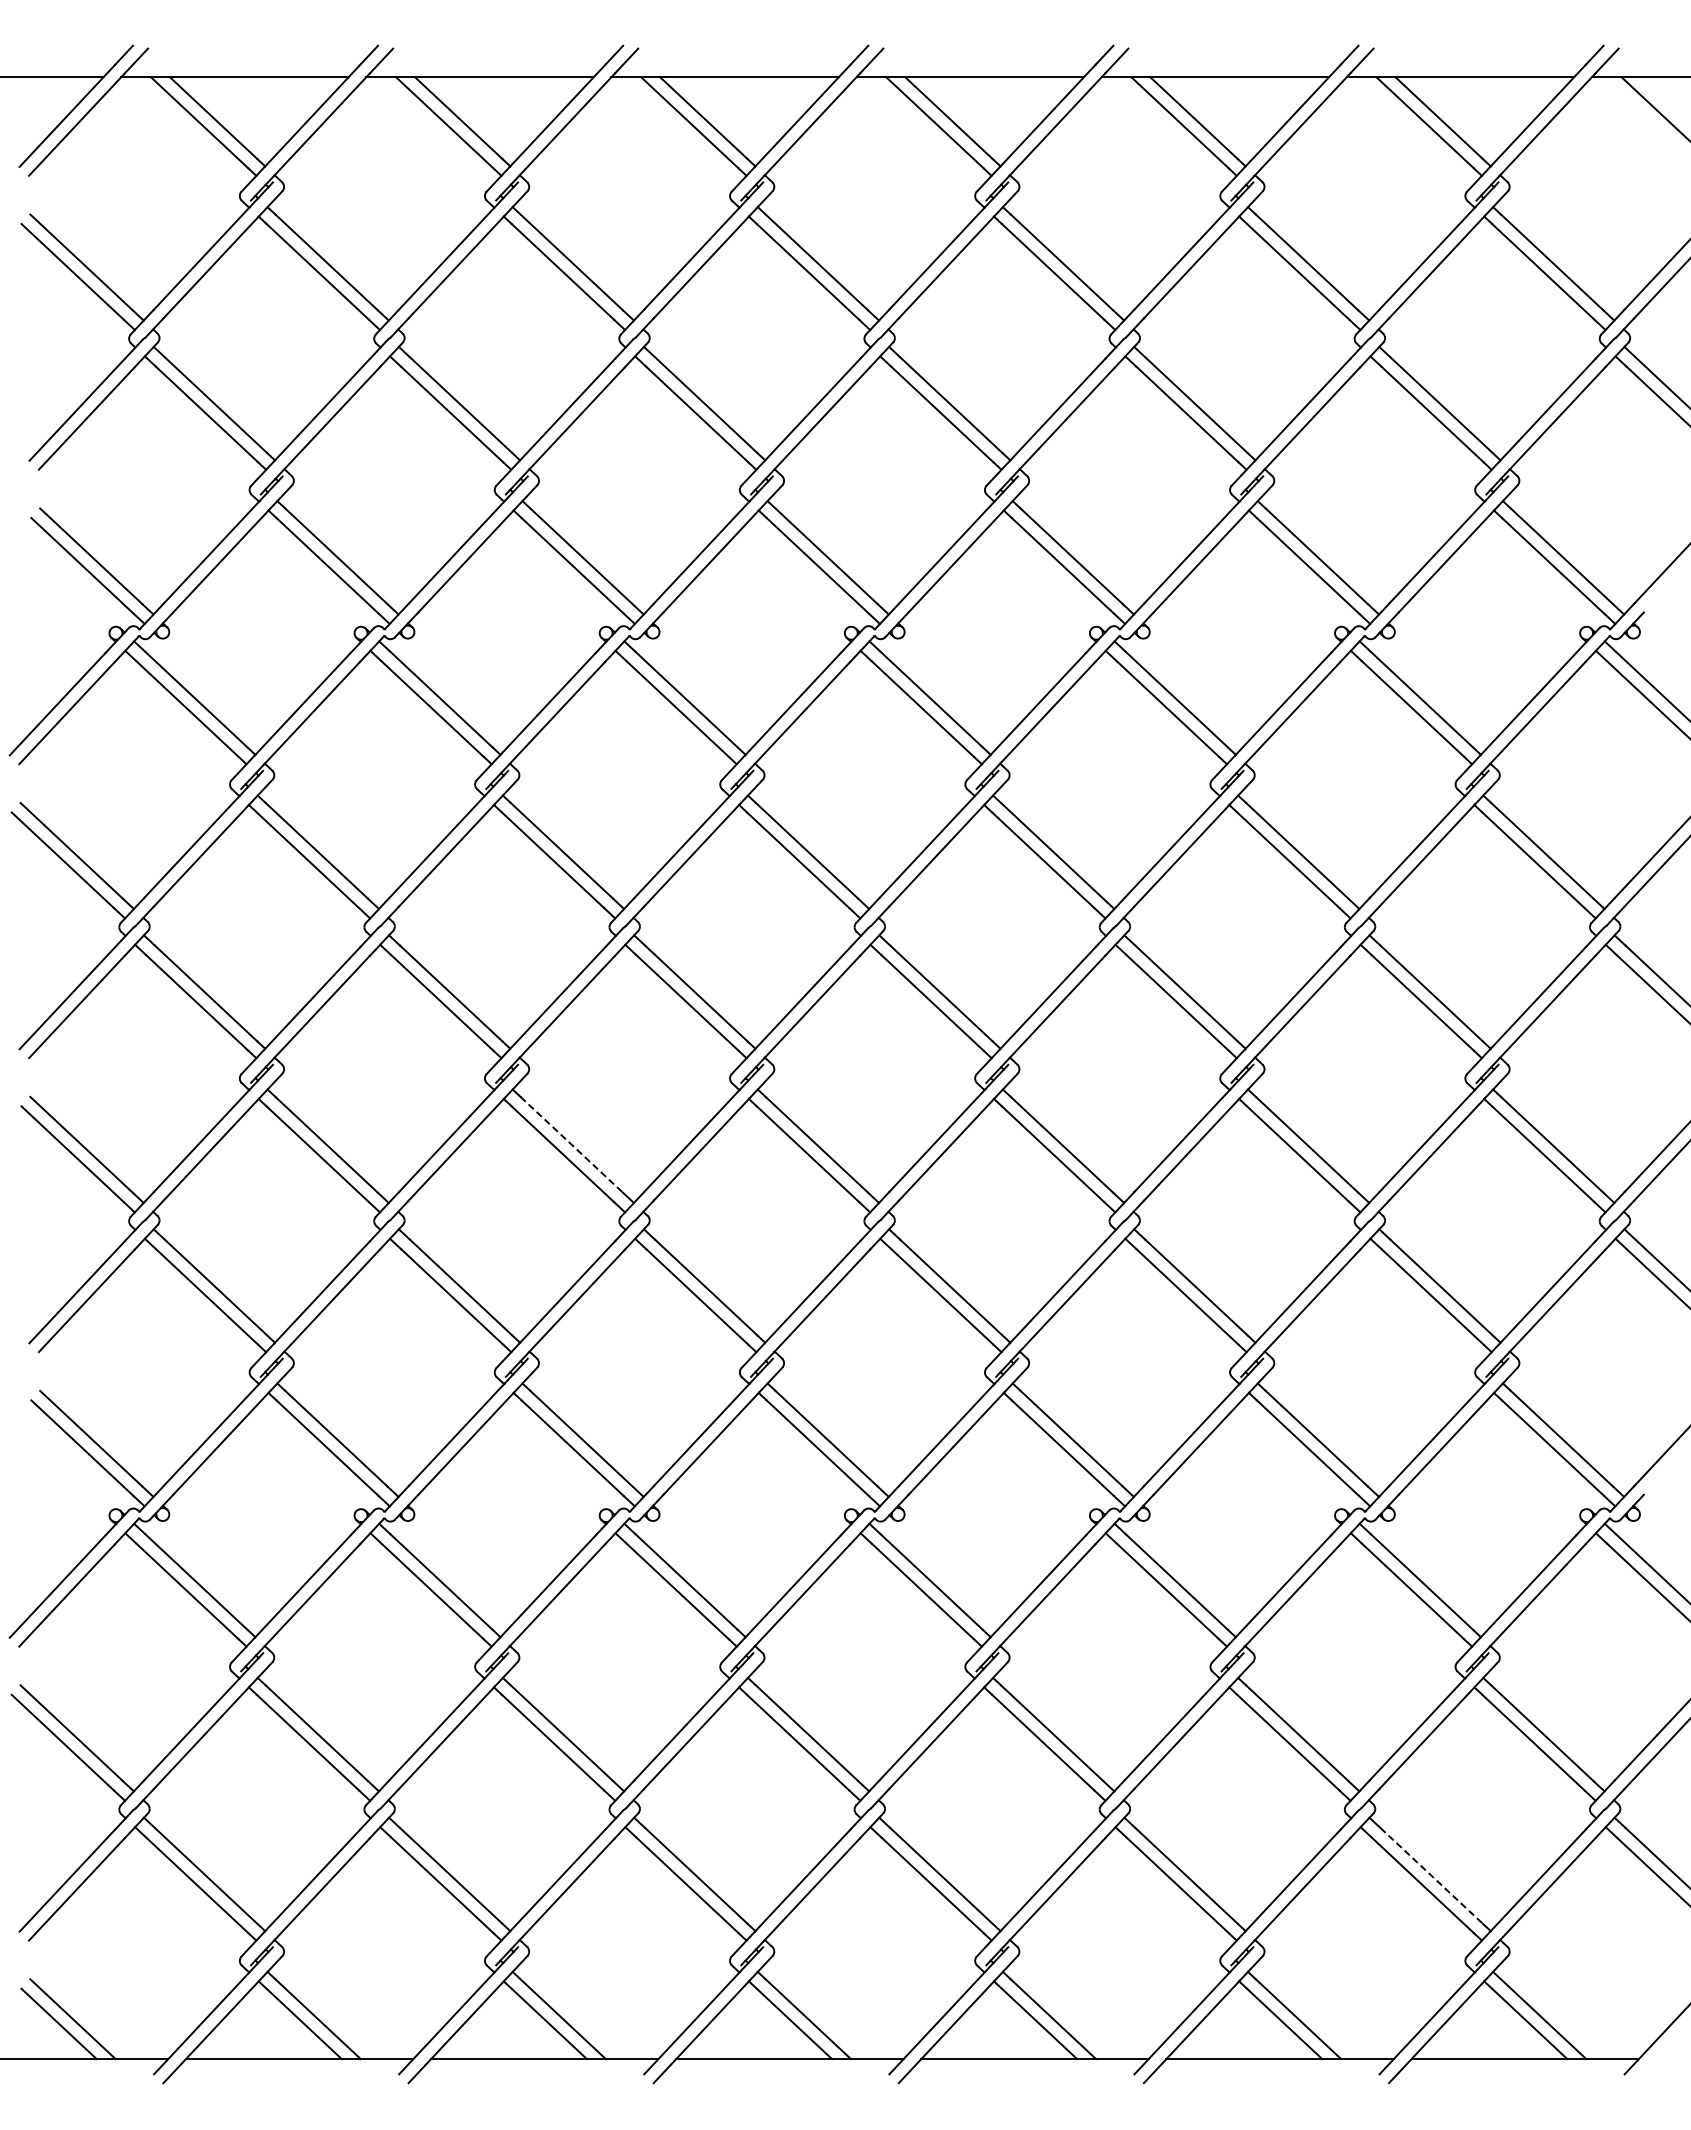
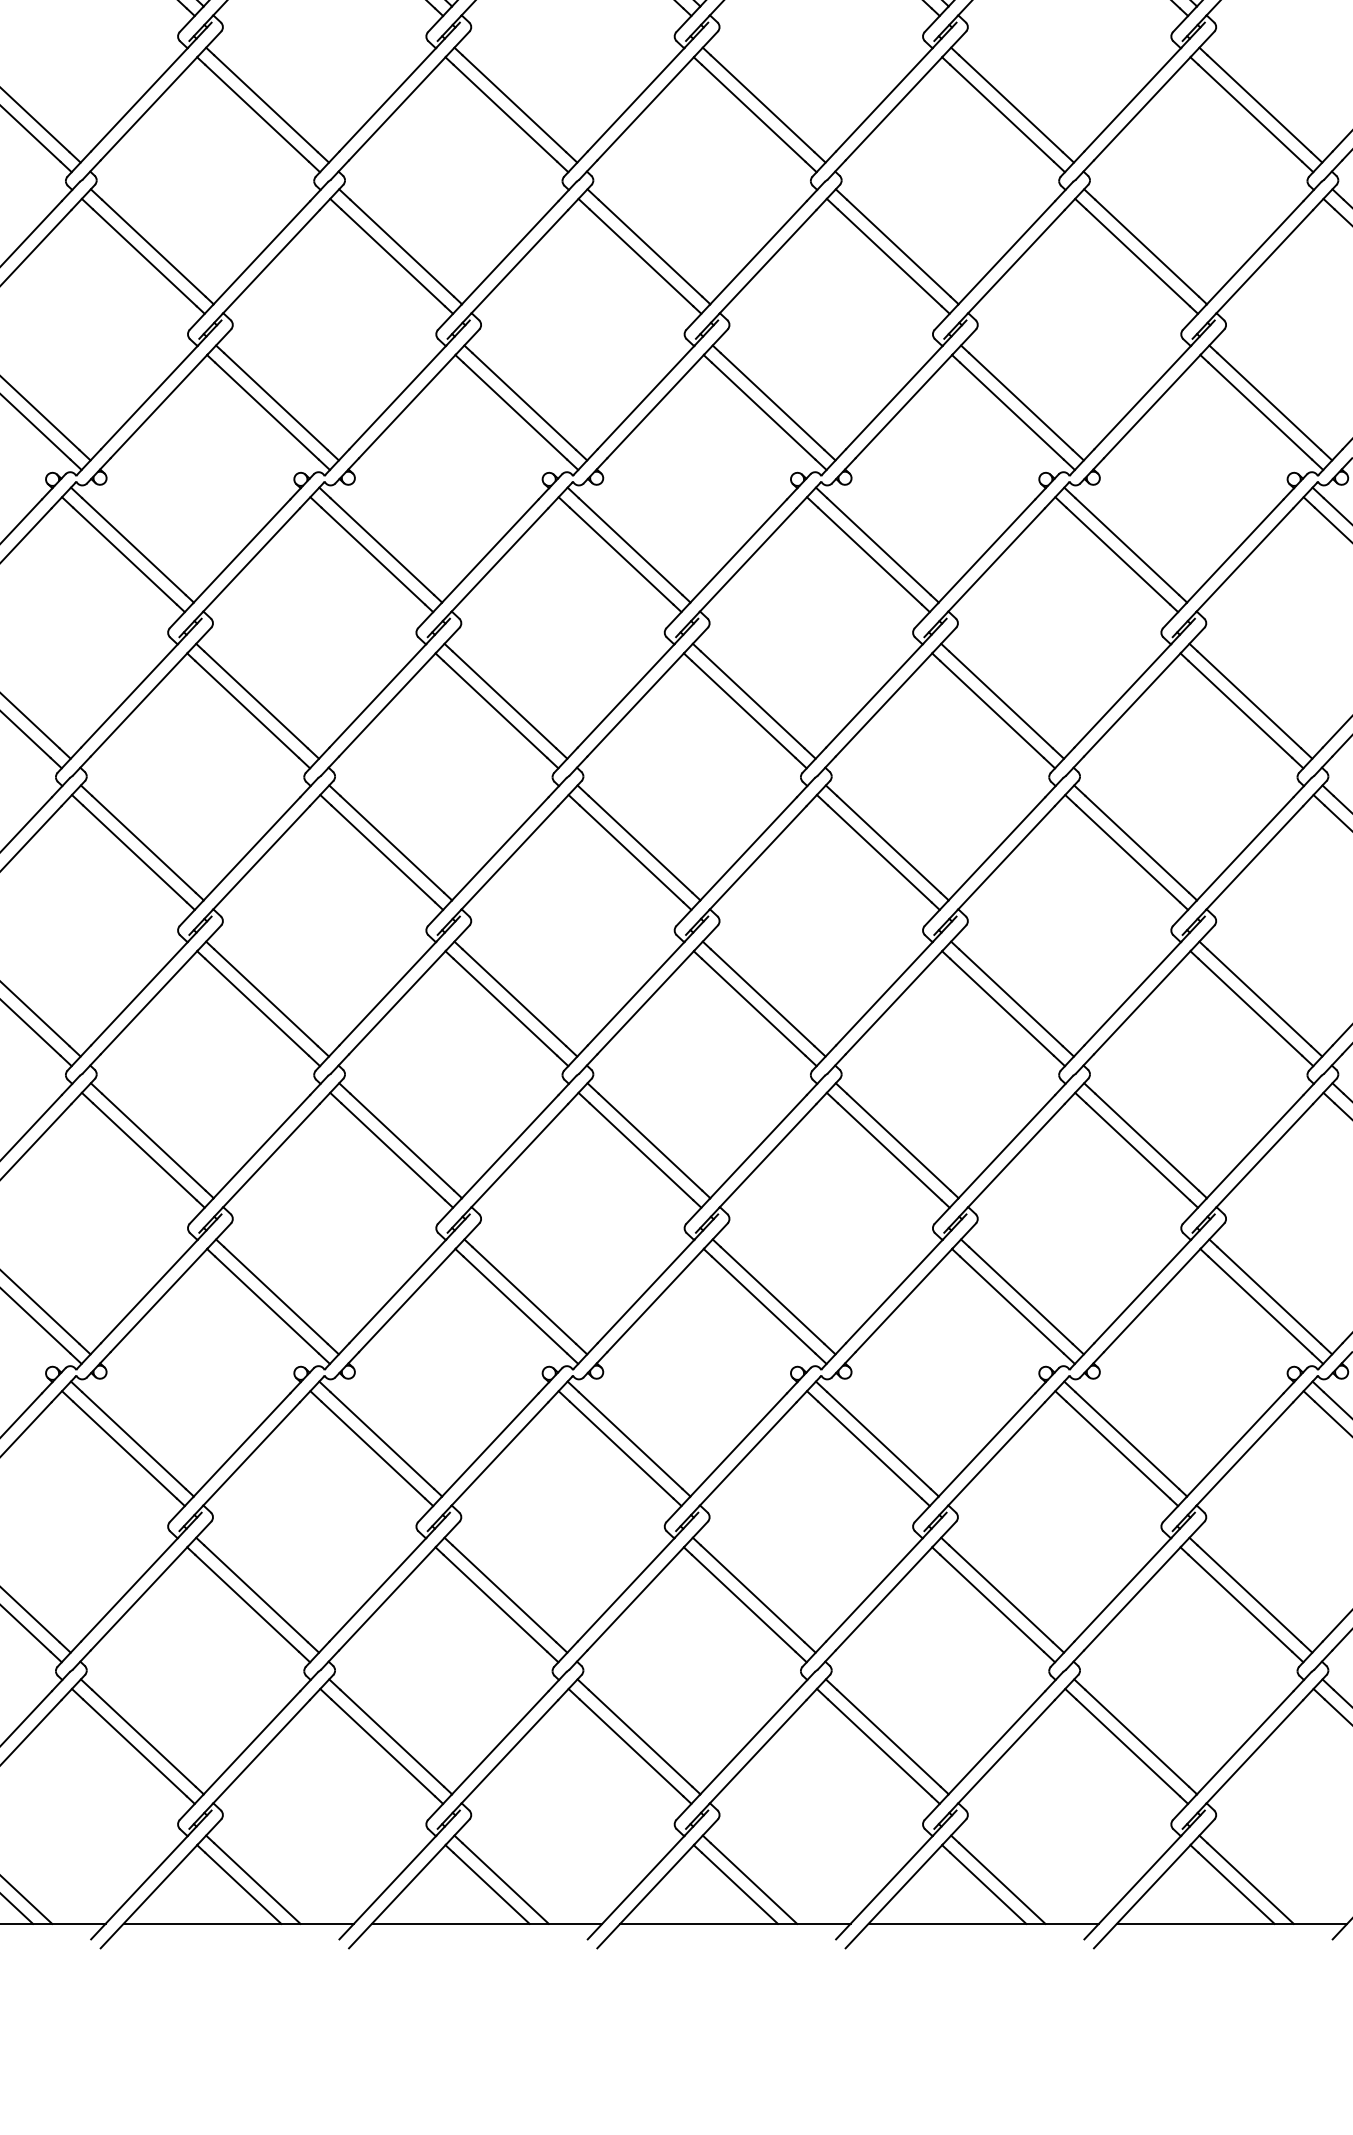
line: (572, 1145) -> (266, 998), dashed -> solid
line: (1432, 1876) -> (1138, 1738), dashed -> solid

